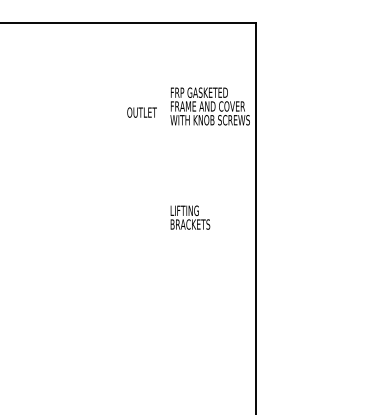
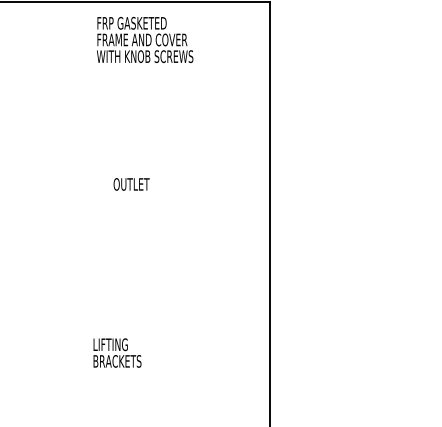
text: (209, 106) -> (144, 40), moved
text: (141, 112) -> (130, 184), moved
text: (190, 217) -> (117, 352), moved

